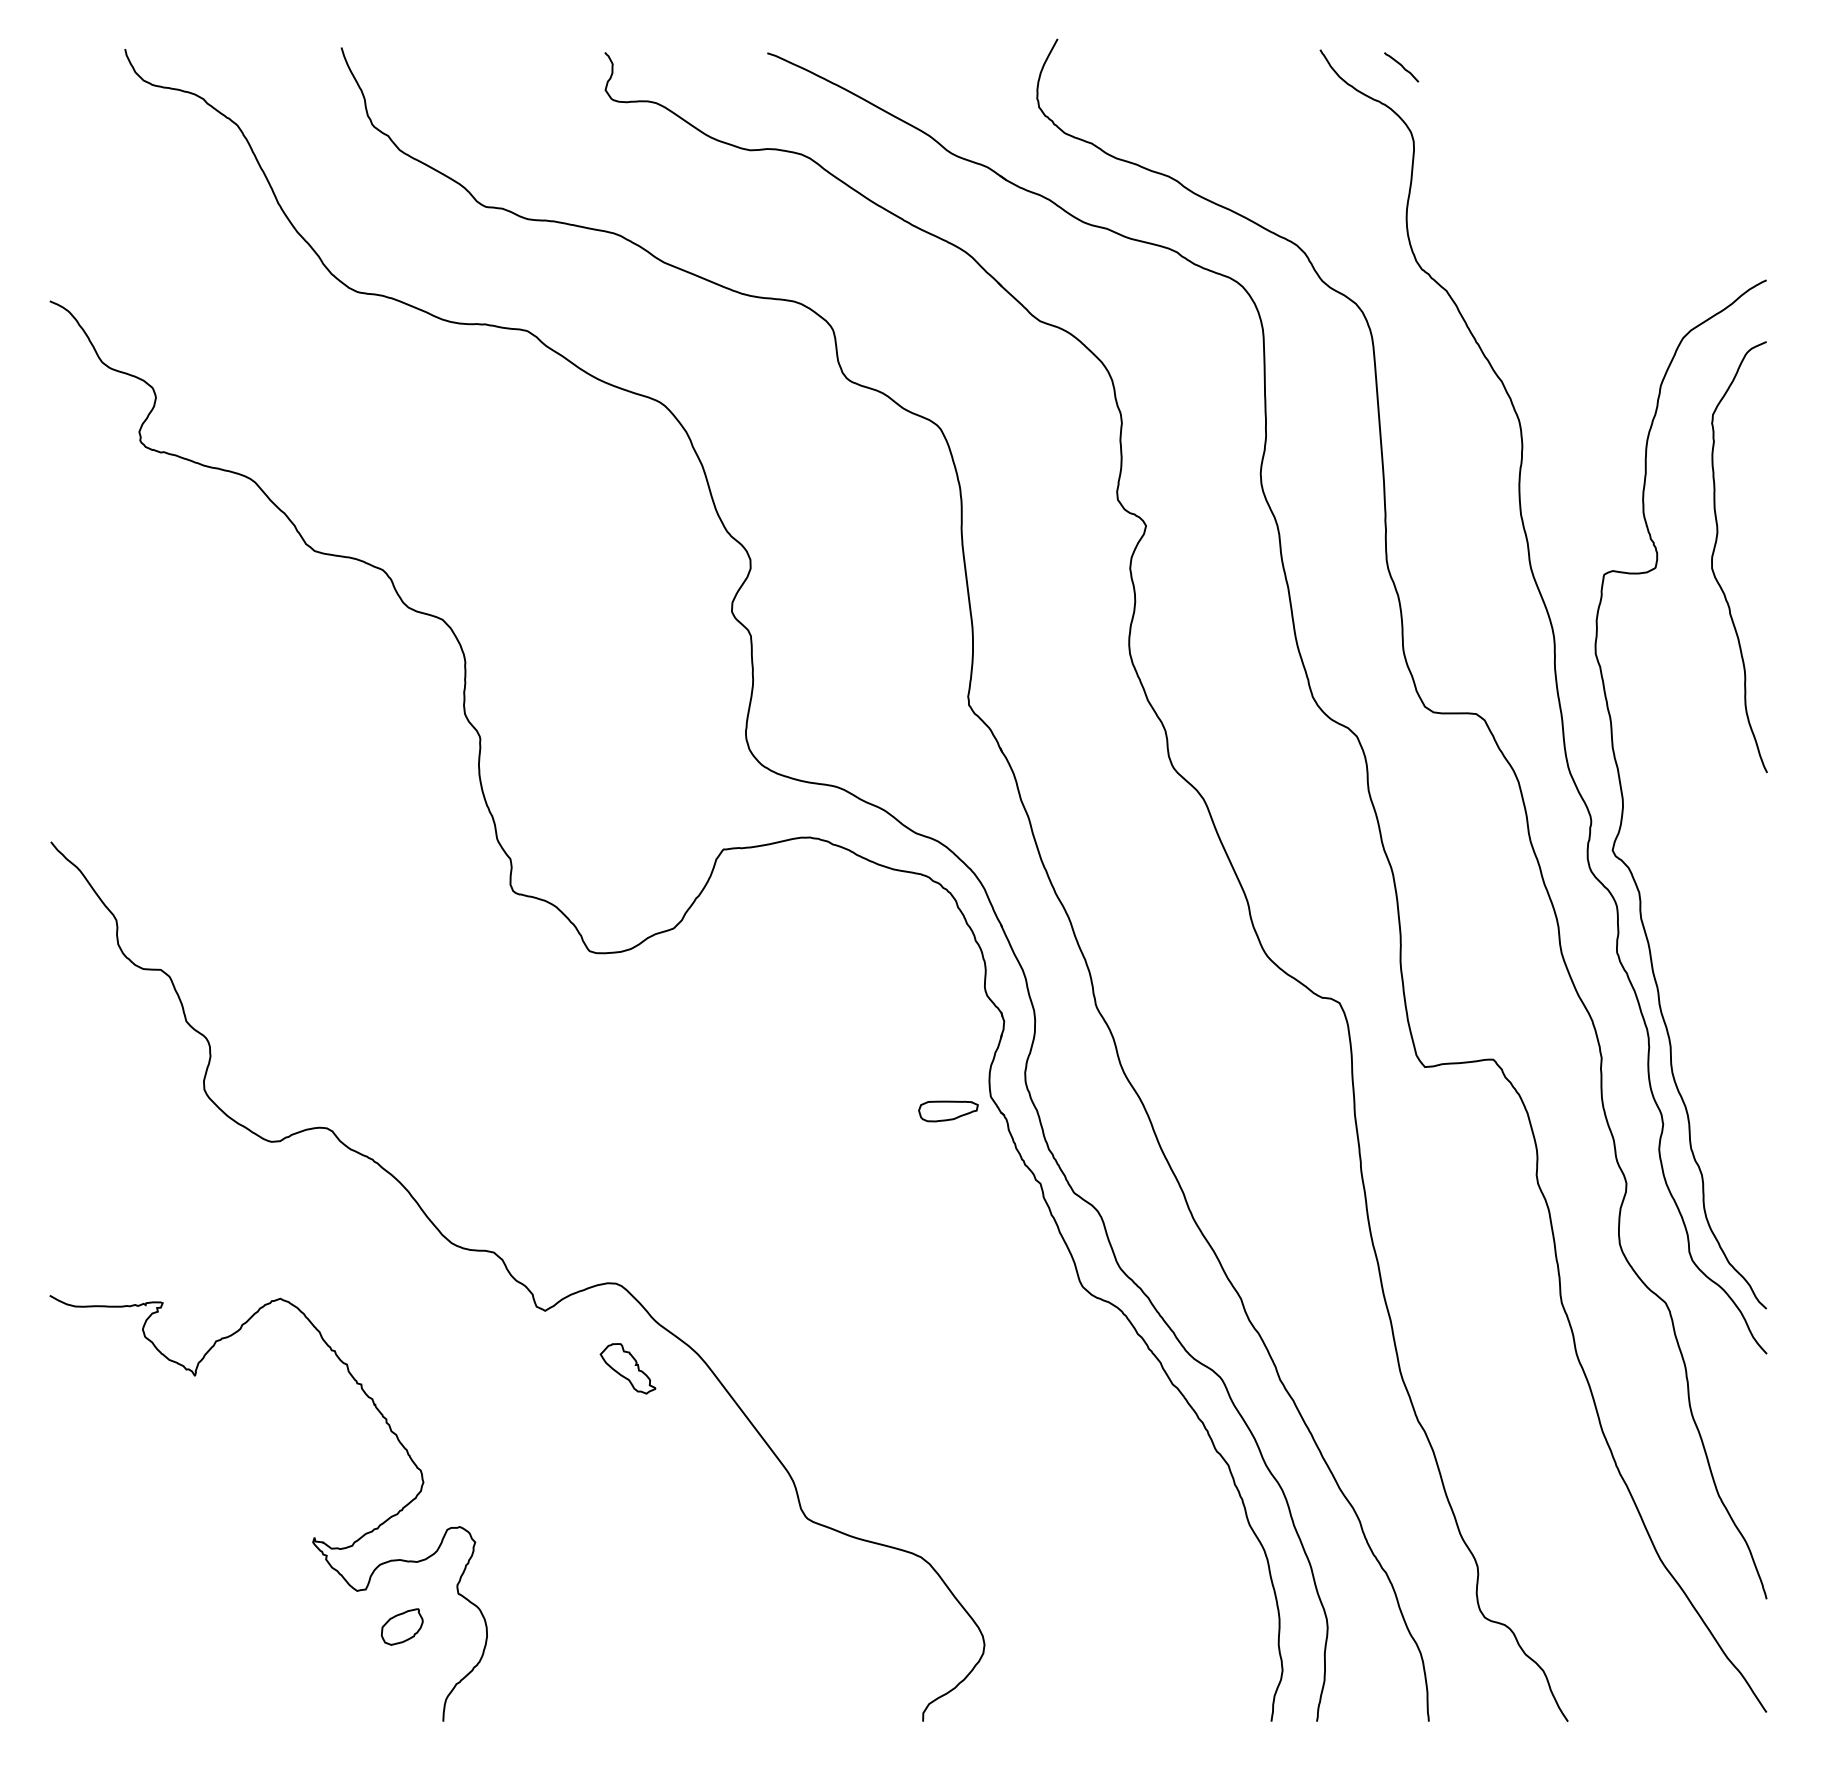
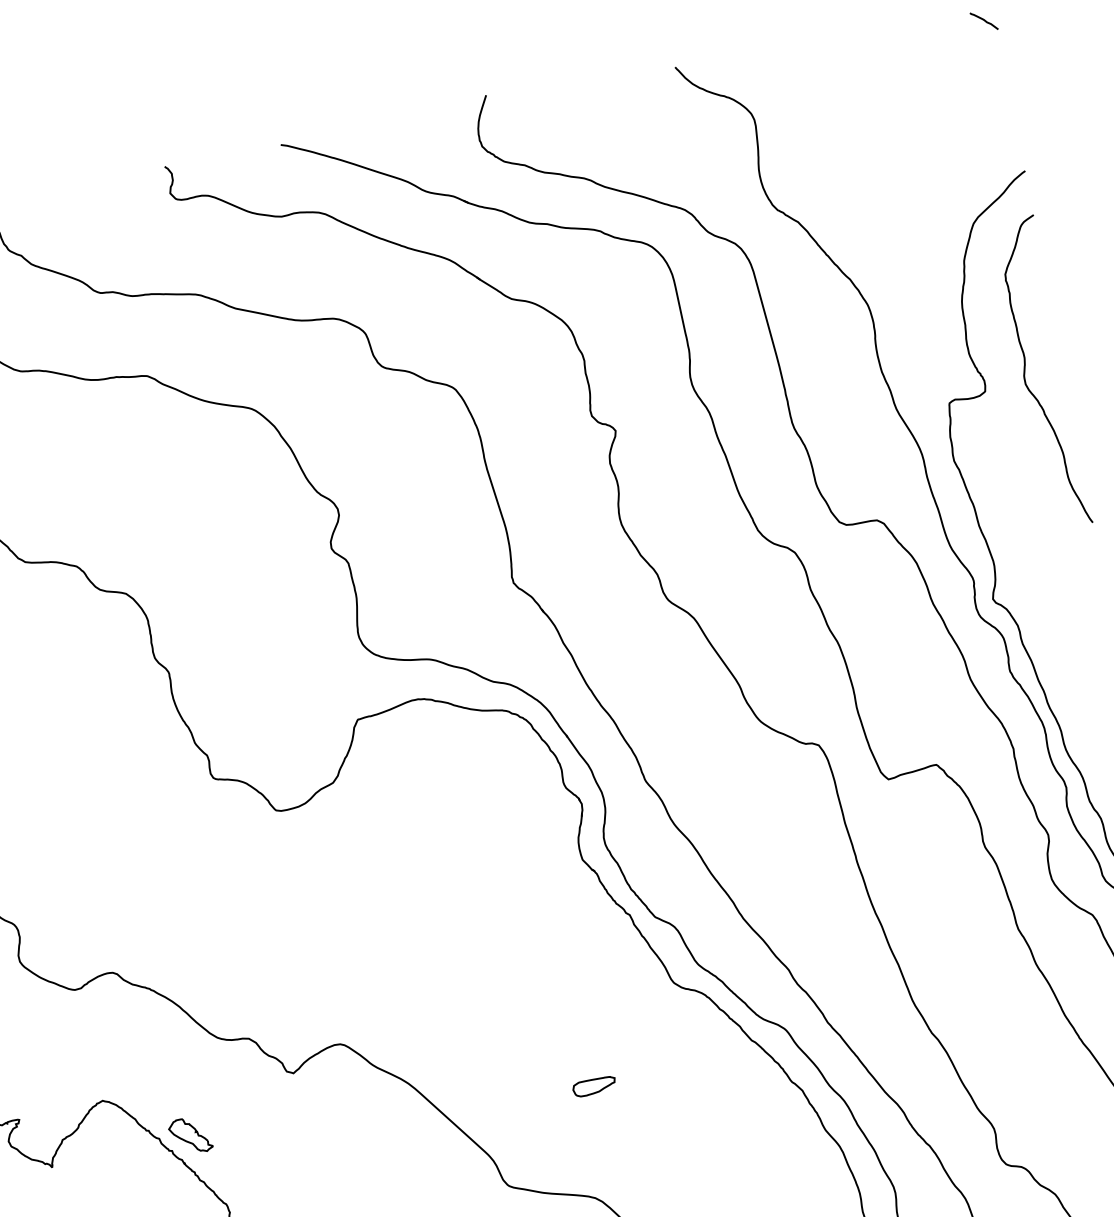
curve: (1401, 66) -> (983, 20), moved
part: (948, 1111) -> (594, 1086), moved
part: (627, 1368) -> (190, 1135), moved

